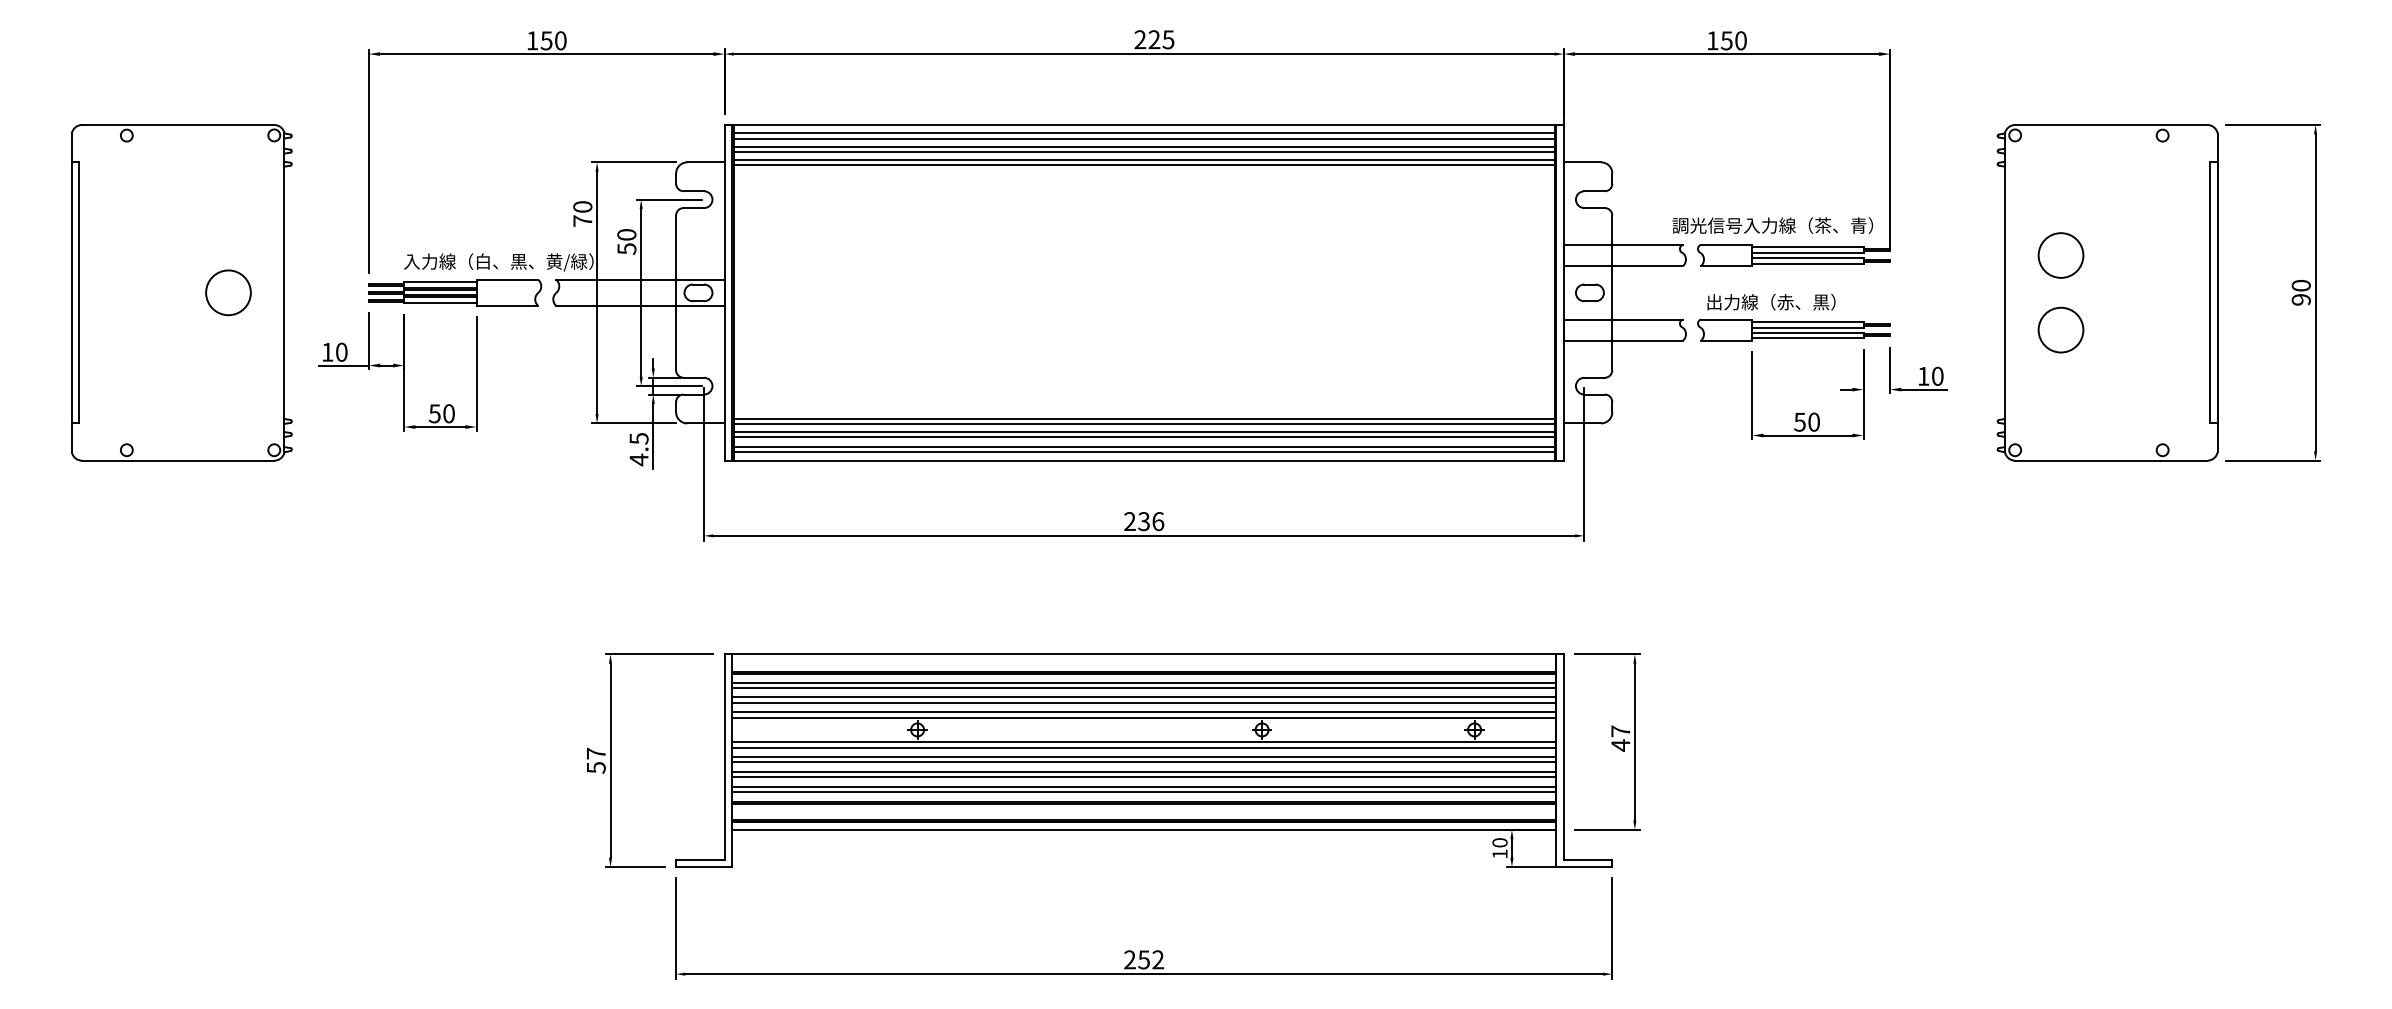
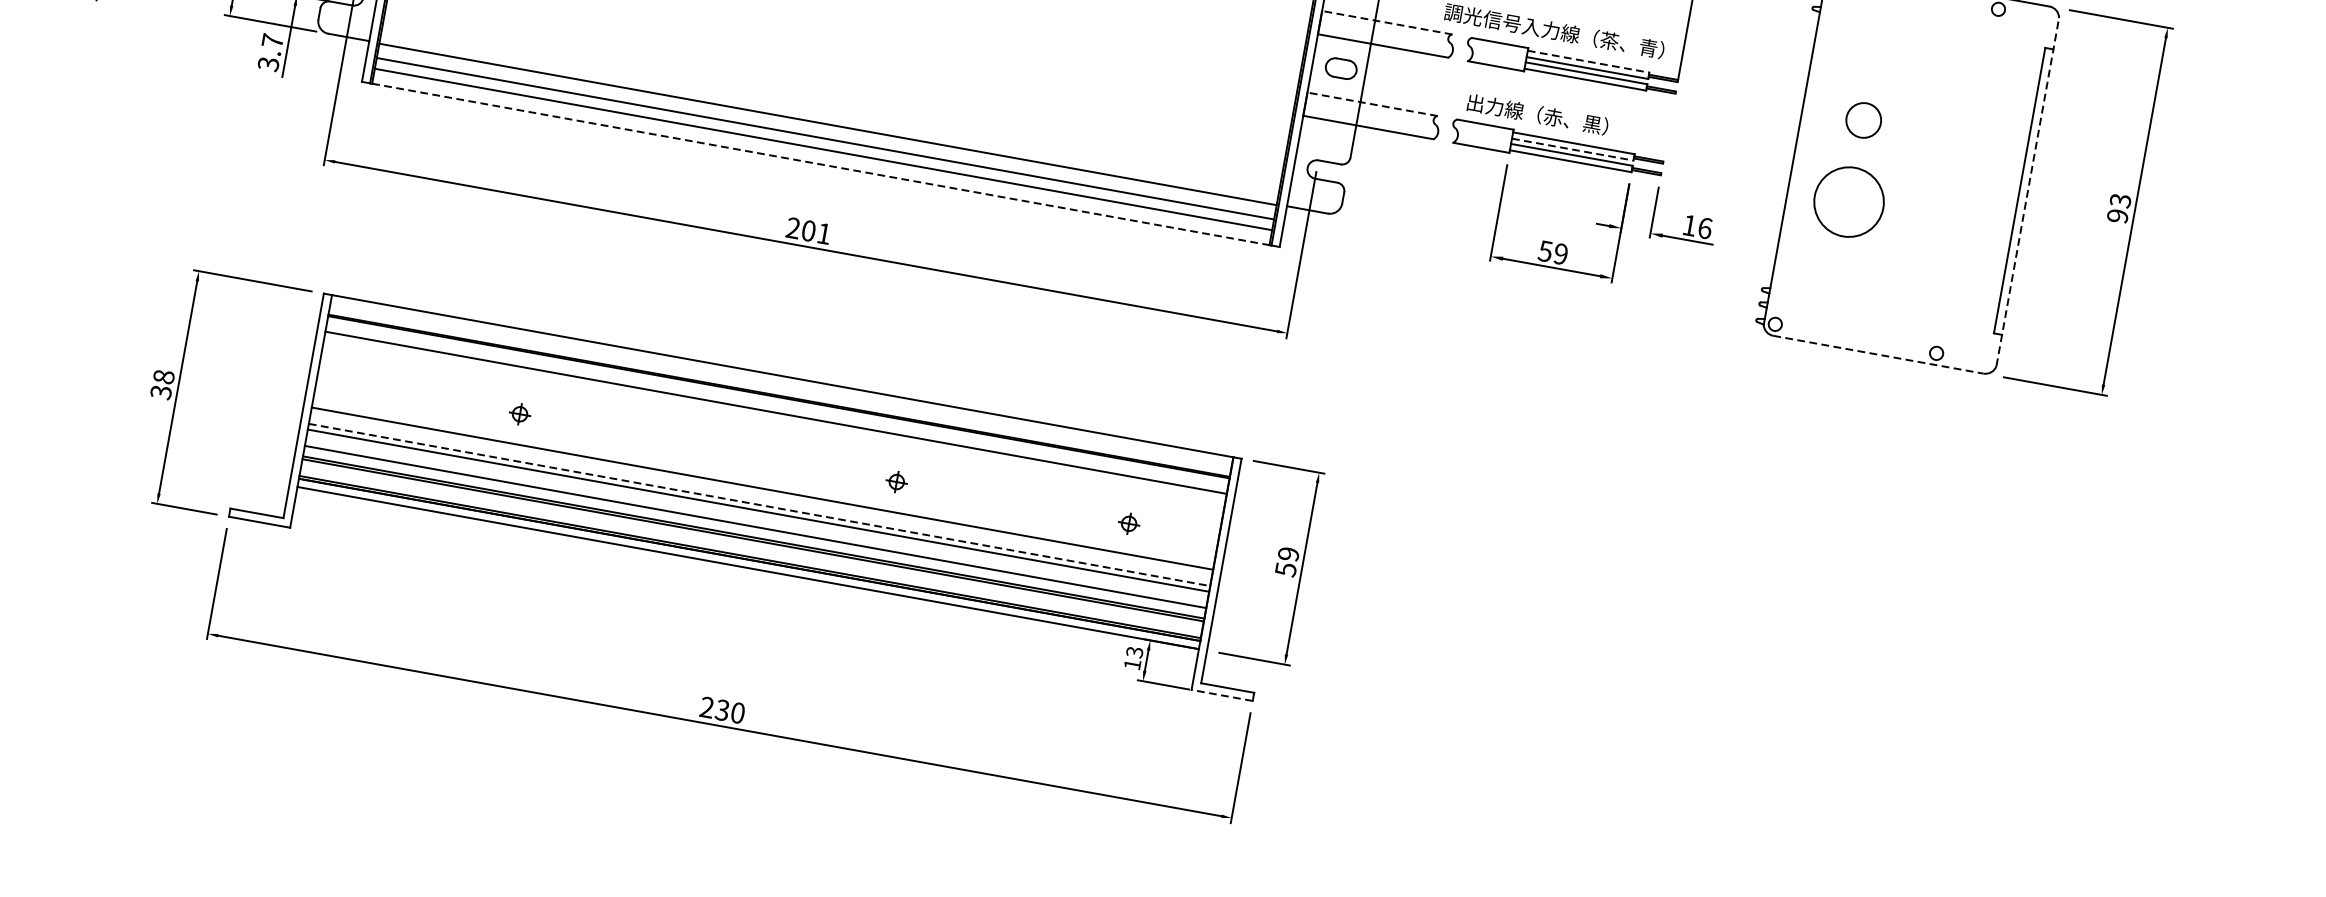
line: (1623, 244) -> (1387, 22), solid -> dashed
line: (1807, 247) -> (1588, 61), solid -> dashed
circle: (2060, 255) -> (1863, 120), size x0.7
text: (2300, 285) -> (2119, 200), 90 -> 93
line: (2217, 292) -> (2027, 191), solid -> dashed
line: (1623, 319) -> (1372, 104), solid -> dashed
line: (1807, 327) -> (1572, 149), solid -> dashed
circle: (2060, 329) -> (1848, 201), size x1.4
text: (1937, 375) -> (1705, 227), 10 -> 16
line: (1143, 418) -> (828, 118), removed
text: (1813, 421) -> (1560, 253), 50 -> 59
line: (1143, 431) -> (825, 132), removed
text: (638, 449) -> (270, 52), 4.5 -> 3.7
line: (1143, 452) -> (821, 155), removed
line: (1144, 460) -> (821, 164), solid -> dashed
line: (2111, 460) -> (1878, 354), solid -> dashed
text: (1151, 521) -> (816, 232), 236 -> 201
line: (1144, 682) -> (777, 407), removed
line: (1144, 697) -> (774, 423), removed
line: (1144, 702) -> (773, 428), removed
line: (1144, 712) -> (771, 439), removed
line: (1144, 717) -> (770, 445), removed
text: (1620, 738) -> (1287, 561), 47 -> 59
line: (1144, 742) -> (765, 472), removed
line: (1144, 747) -> (764, 478), removed
text: (595, 760) -> (161, 384), 57 -> 38
line: (1144, 762) -> (761, 494), removed
line: (1144, 772) -> (759, 505), solid -> dashed
line: (1144, 787) -> (756, 521), removed
text: (1499, 842) -> (1134, 651), 10 -> 13
line: (1584, 867) -> (1222, 695), solid -> dashed
text: (1151, 959) -> (730, 711), 252 -> 230

